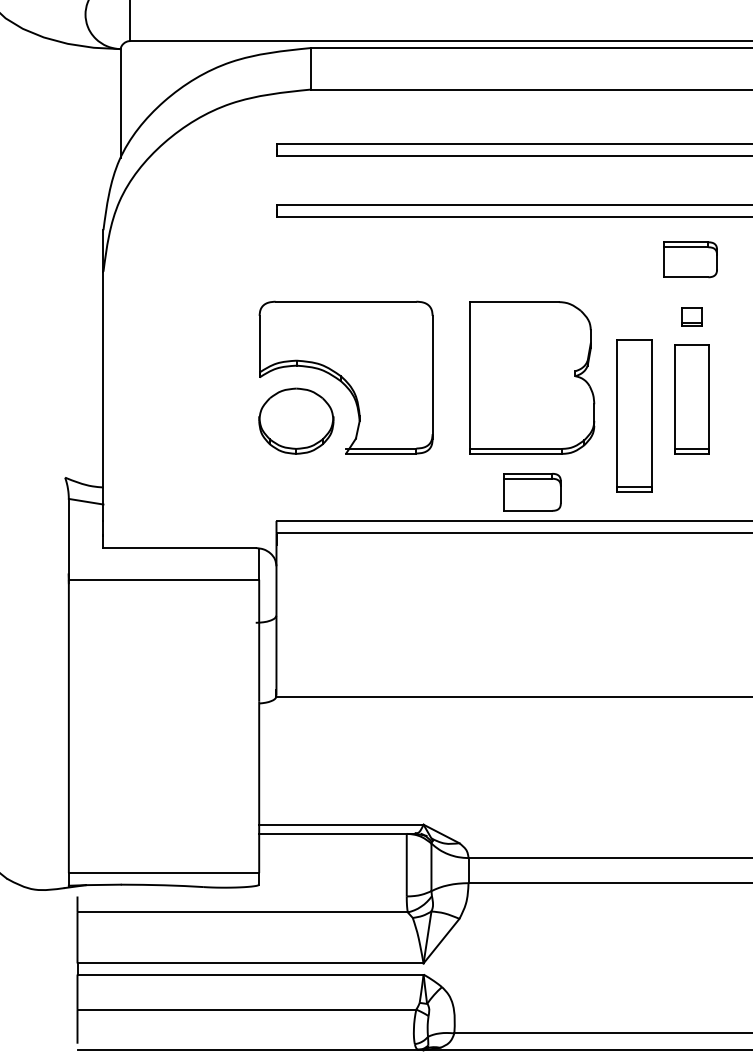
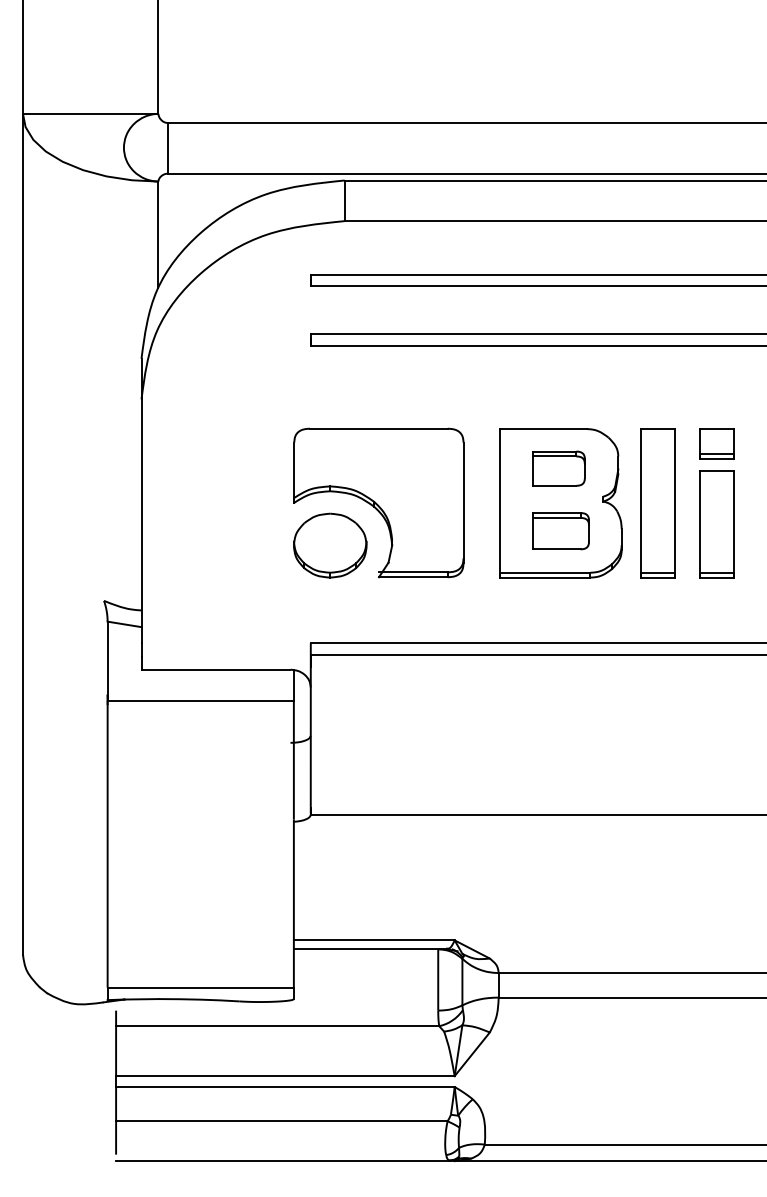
part: (690, 259) -> (558, 468), moved
part: (691, 316) -> (716, 443), size x1.67
part: (633, 415) -> (657, 503), moved
part: (531, 492) -> (560, 531), moved

